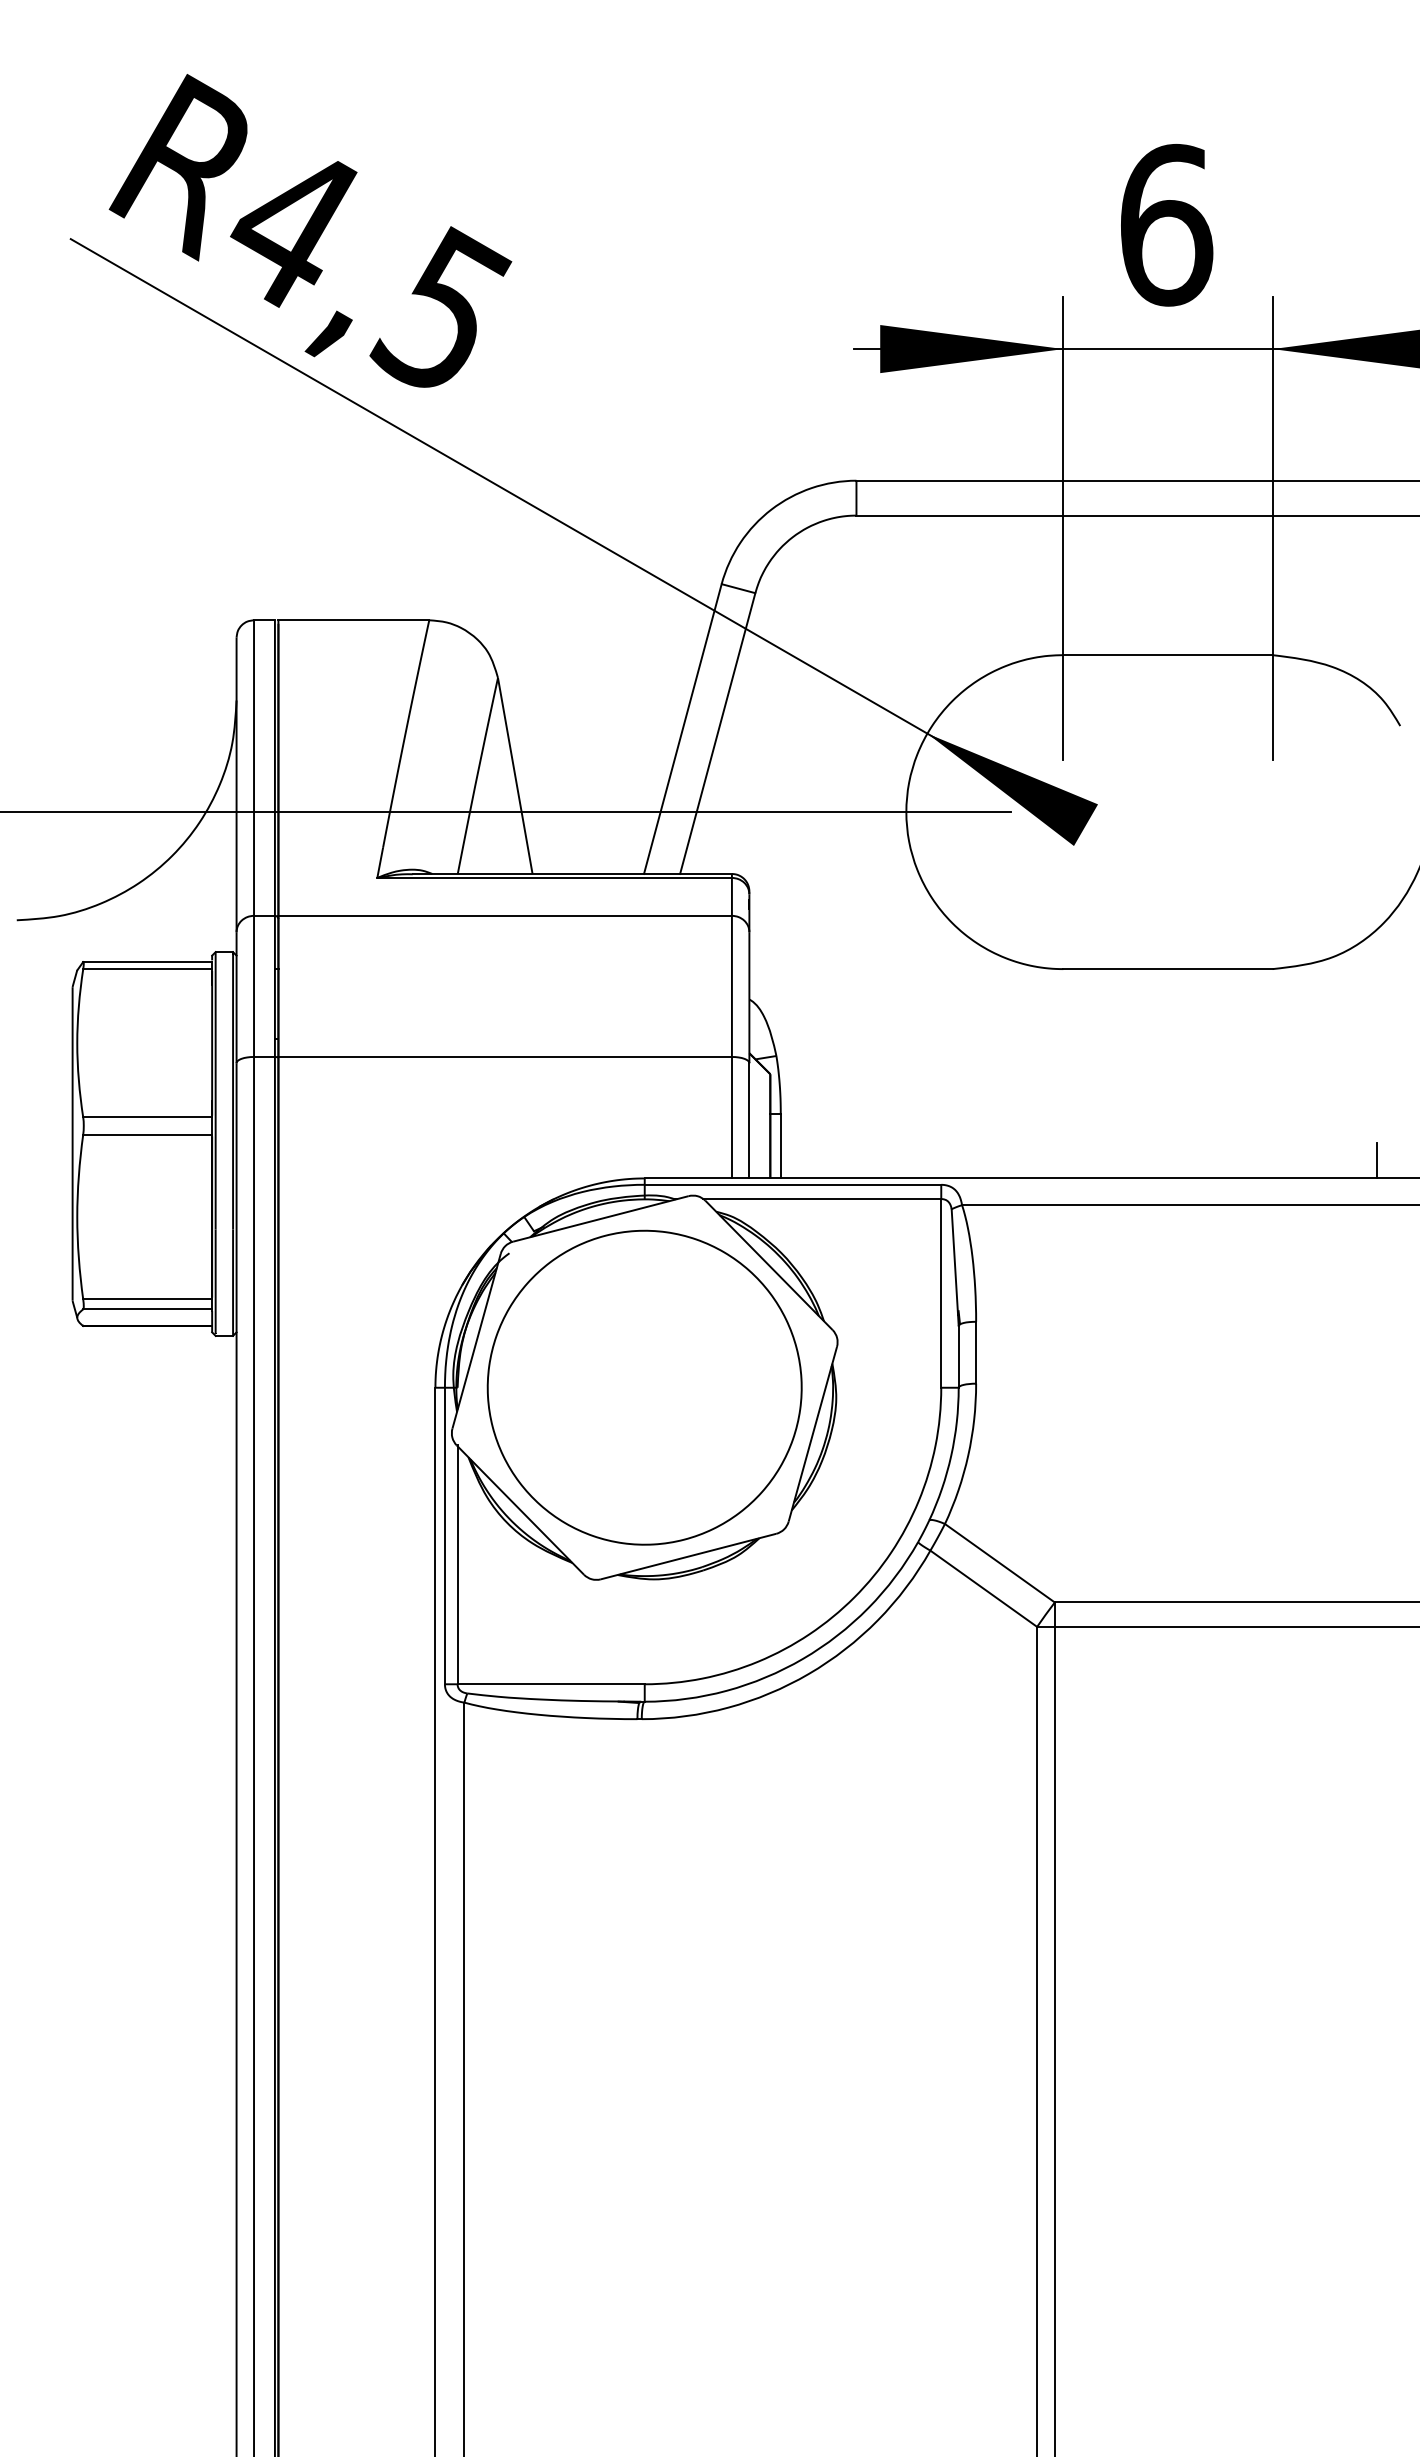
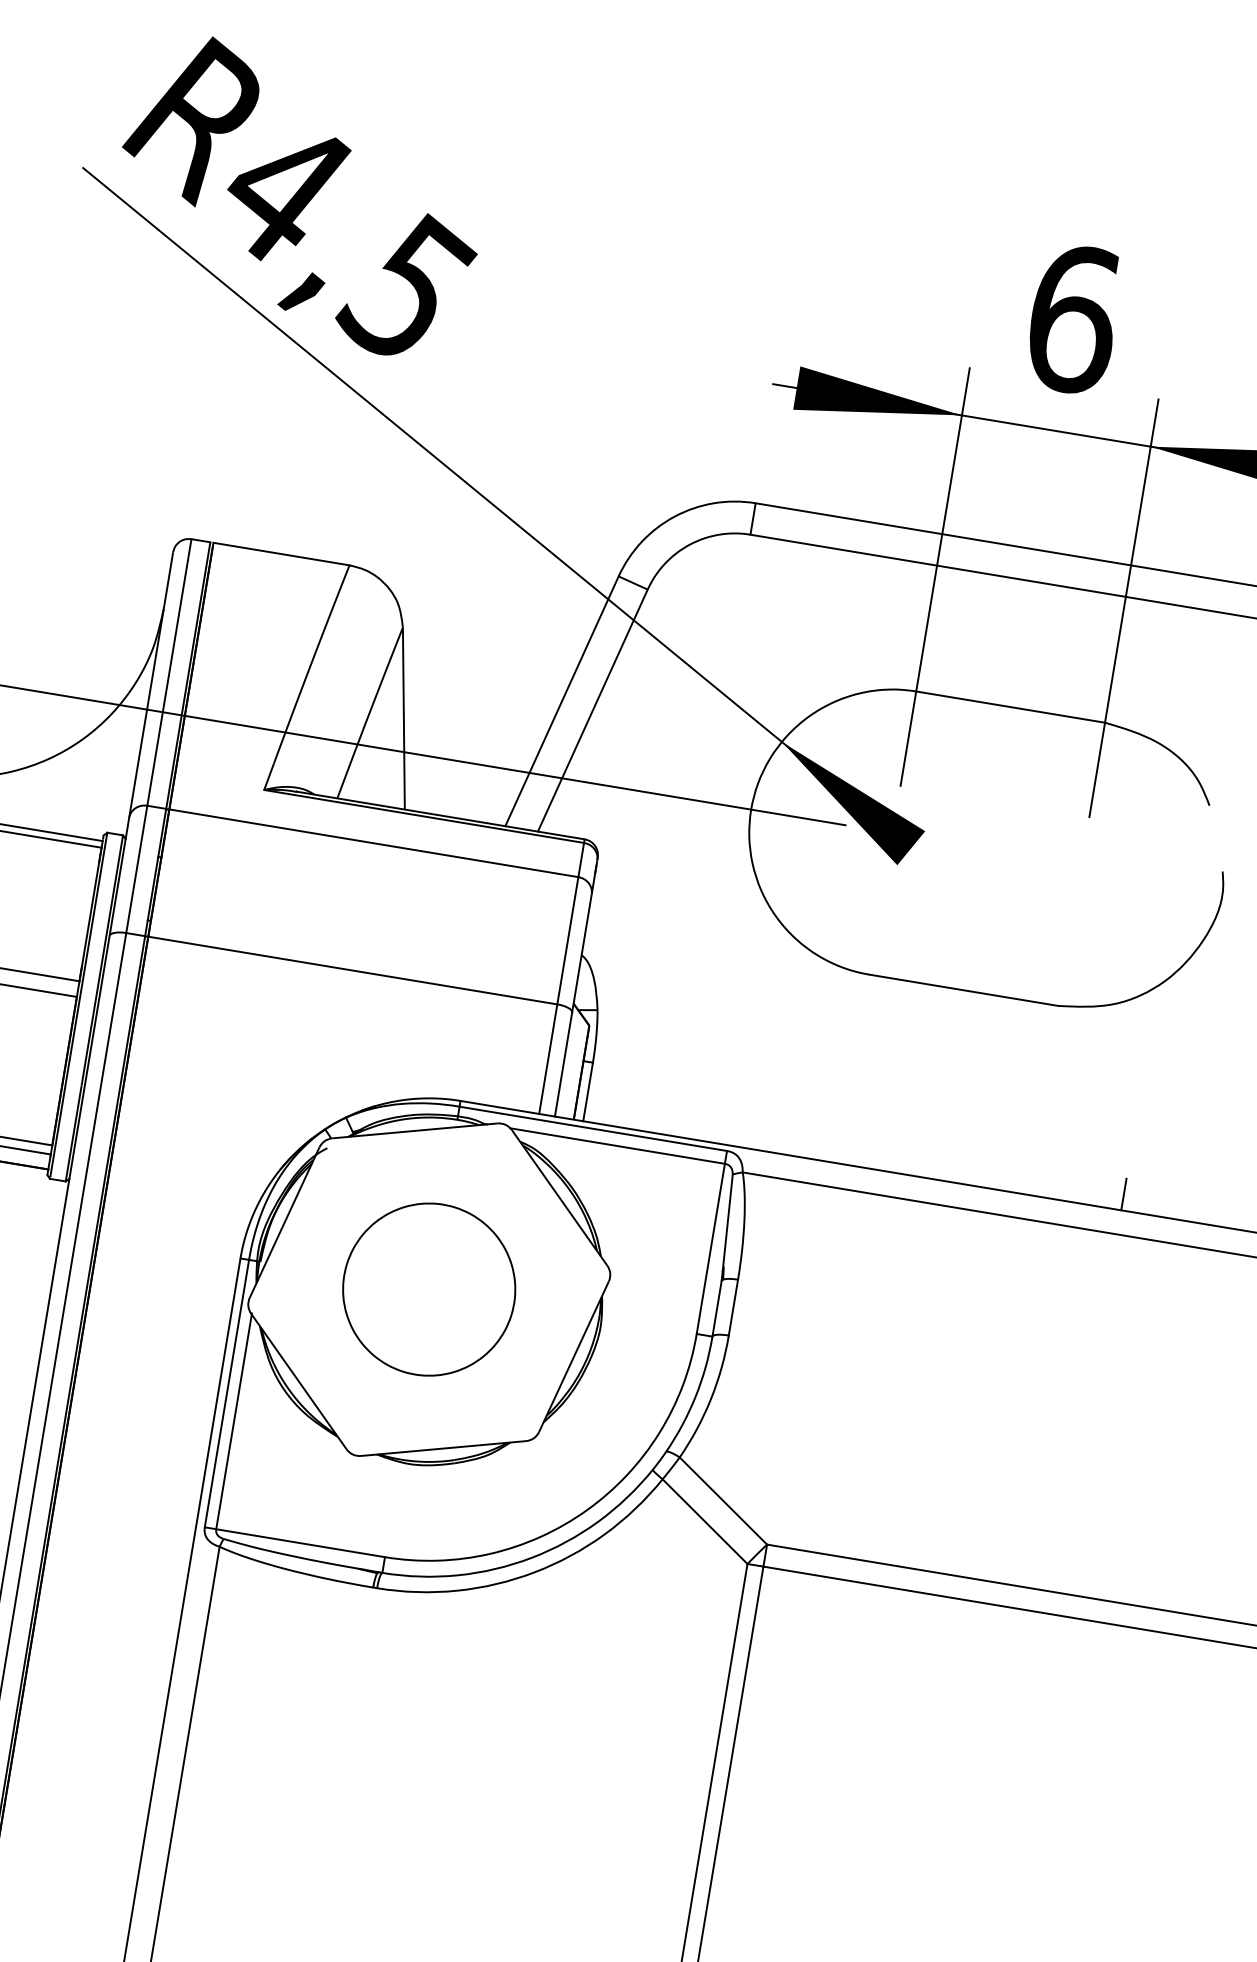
part: (644, 1387) -> (429, 1289), size x0.6

